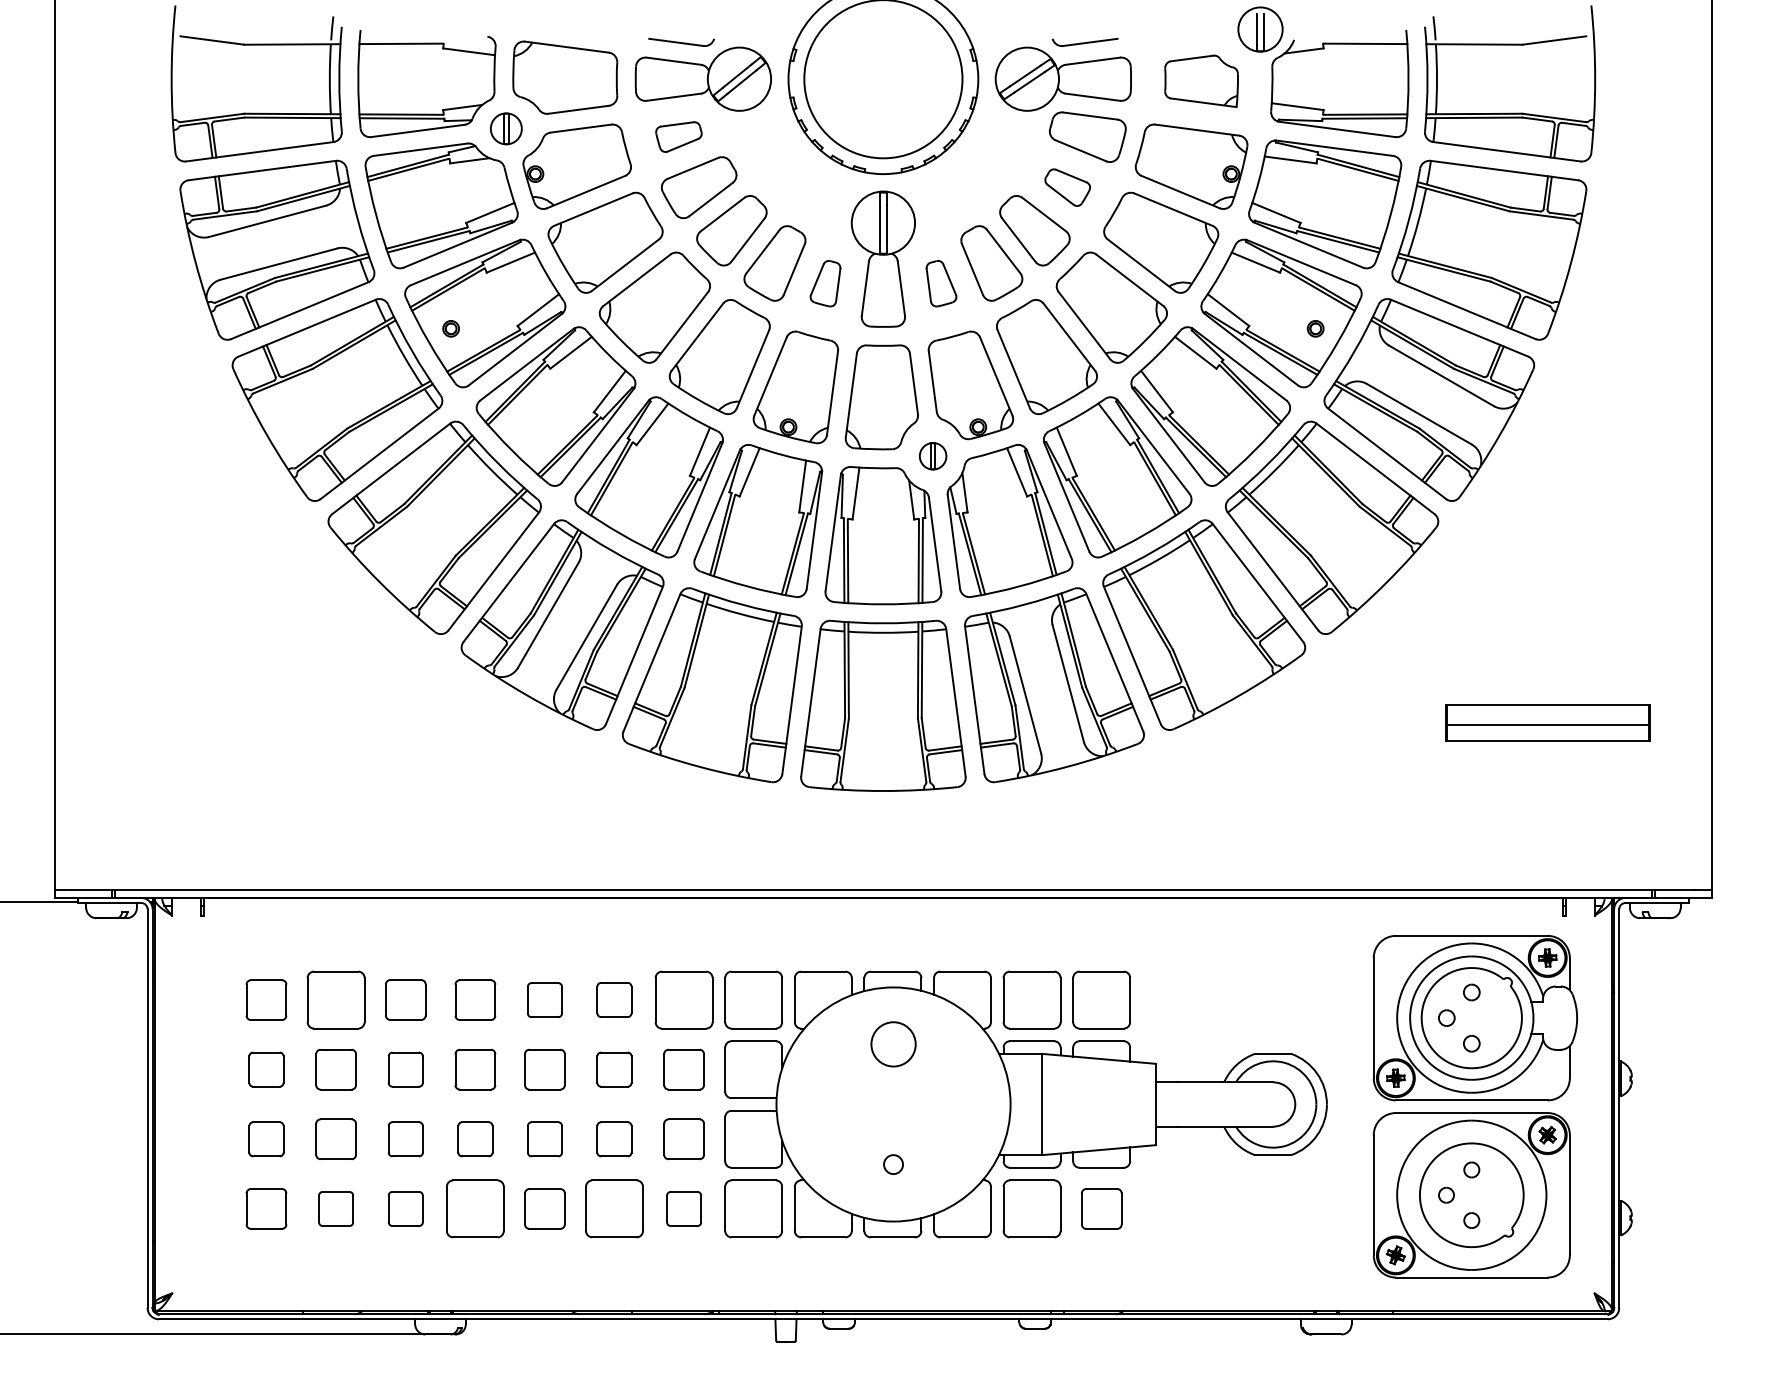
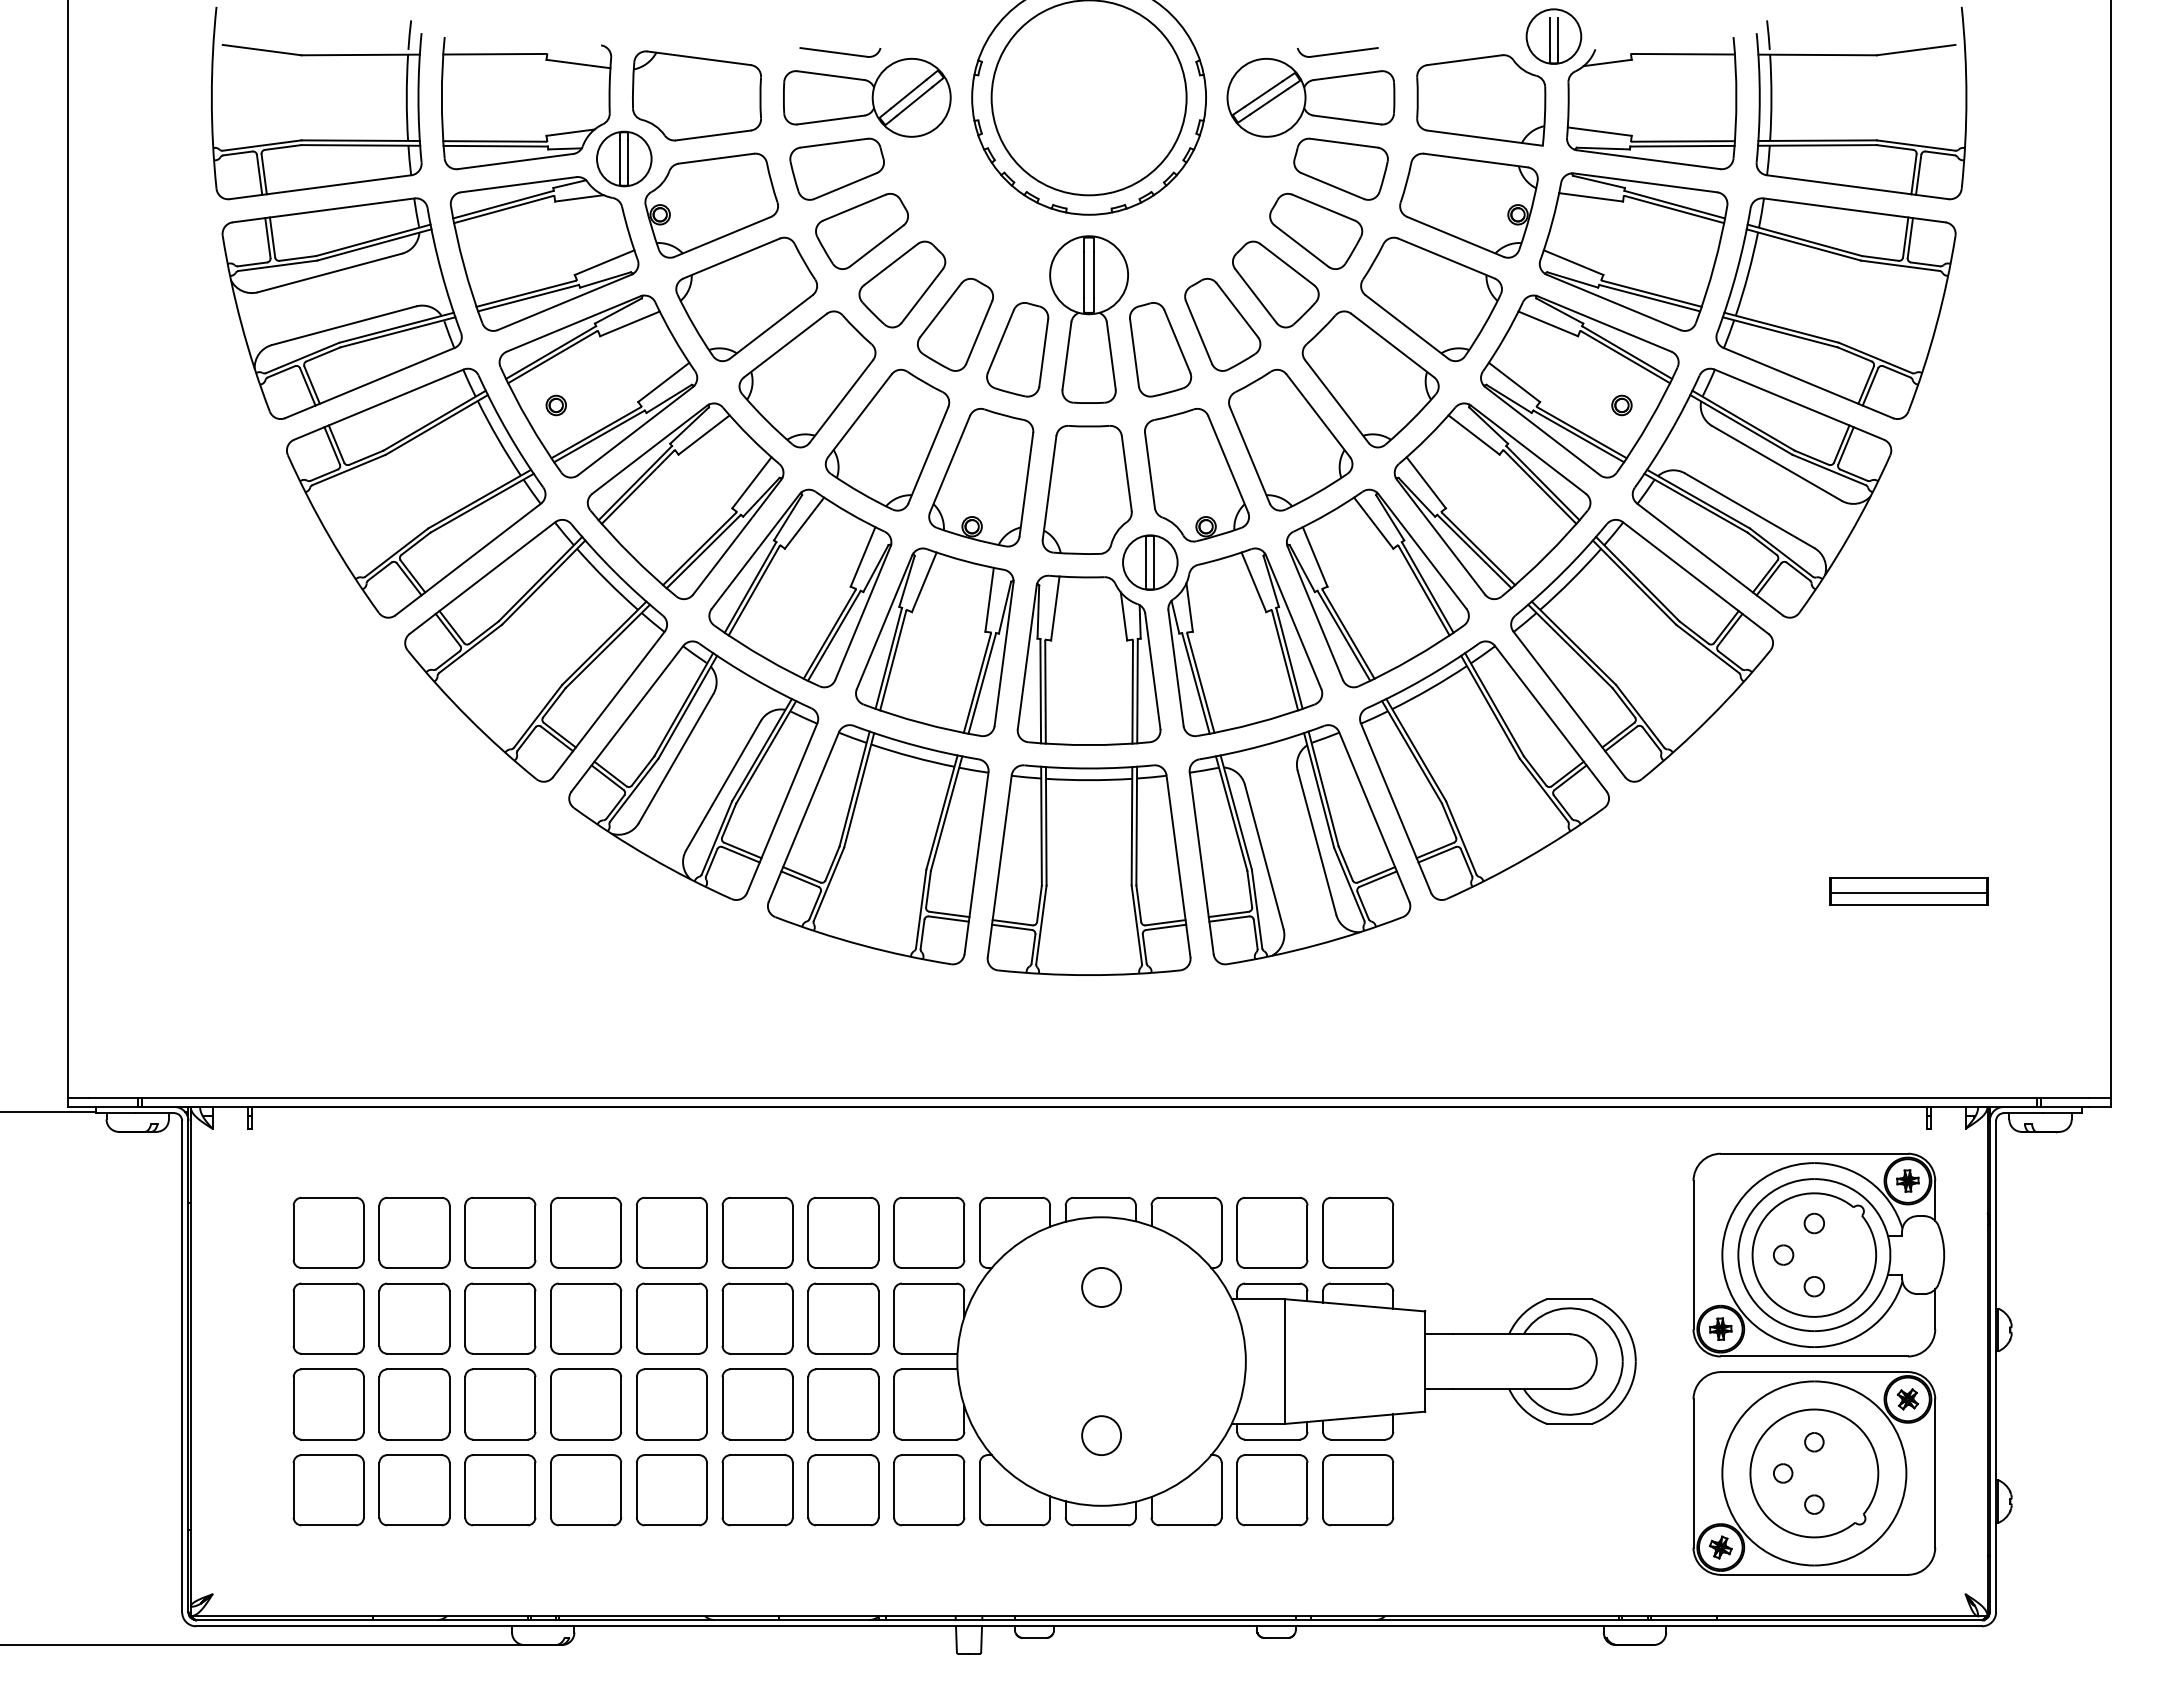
part: (1201, 81) -> (1481, 100), size x1.43
part: (506, 128) -> (624, 158), size x1.43
part: (678, 136) -> (836, 168), size x1.67
part: (1067, 187) -> (1316, 231), size x1.67
part: (825, 283) -> (1017, 349), size x1.67
part: (941, 283) -> (1160, 349), size x1.67
part: (933, 456) -> (1150, 562), size x1.67
part: (1548, 723) -> (1908, 891), size x0.62
part: (266, 999) -> (328, 1232), size x1.43
part: (405, 999) -> (500, 1232), size x1.43
part: (475, 999) -> (586, 1232), size x1.43
part: (544, 999) -> (671, 1232), size x1.67
part: (614, 999) -> (757, 1232), size x1.67
circle: (893, 1044) -> (1101, 1287), size x0.71
part: (266, 1069) -> (328, 1318), size x1.67
part: (336, 1069) -> (414, 1318), size x1.43
part: (405, 1069) -> (500, 1318), size x1.67
part: (475, 1069) -> (586, 1318), size x1.43
part: (544, 1069) -> (671, 1318), size x1.43
part: (614, 1069) -> (757, 1318), size x1.67
part: (684, 1069) -> (843, 1318), size x1.43
part: (266, 1139) -> (328, 1404), size x1.67
part: (336, 1139) -> (414, 1404), size x1.43
part: (405, 1139) -> (500, 1404), size x1.67
part: (475, 1139) -> (586, 1404), size x1.67
part: (544, 1139) -> (671, 1404), size x1.67
part: (614, 1139) -> (757, 1404), size x1.67
part: (684, 1139) -> (843, 1404), size x1.43
circle: (893, 1164) -> (1101, 1435), size x1.67
part: (266, 1209) -> (328, 1490), size x1.43
part: (336, 1209) -> (414, 1490), size x1.67
part: (405, 1209) -> (500, 1490), size x1.67
part: (544, 1209) -> (671, 1490), size x1.43
part: (684, 1209) -> (843, 1490), size x1.67
part: (1101, 1209) -> (1358, 1490), size x1.43

